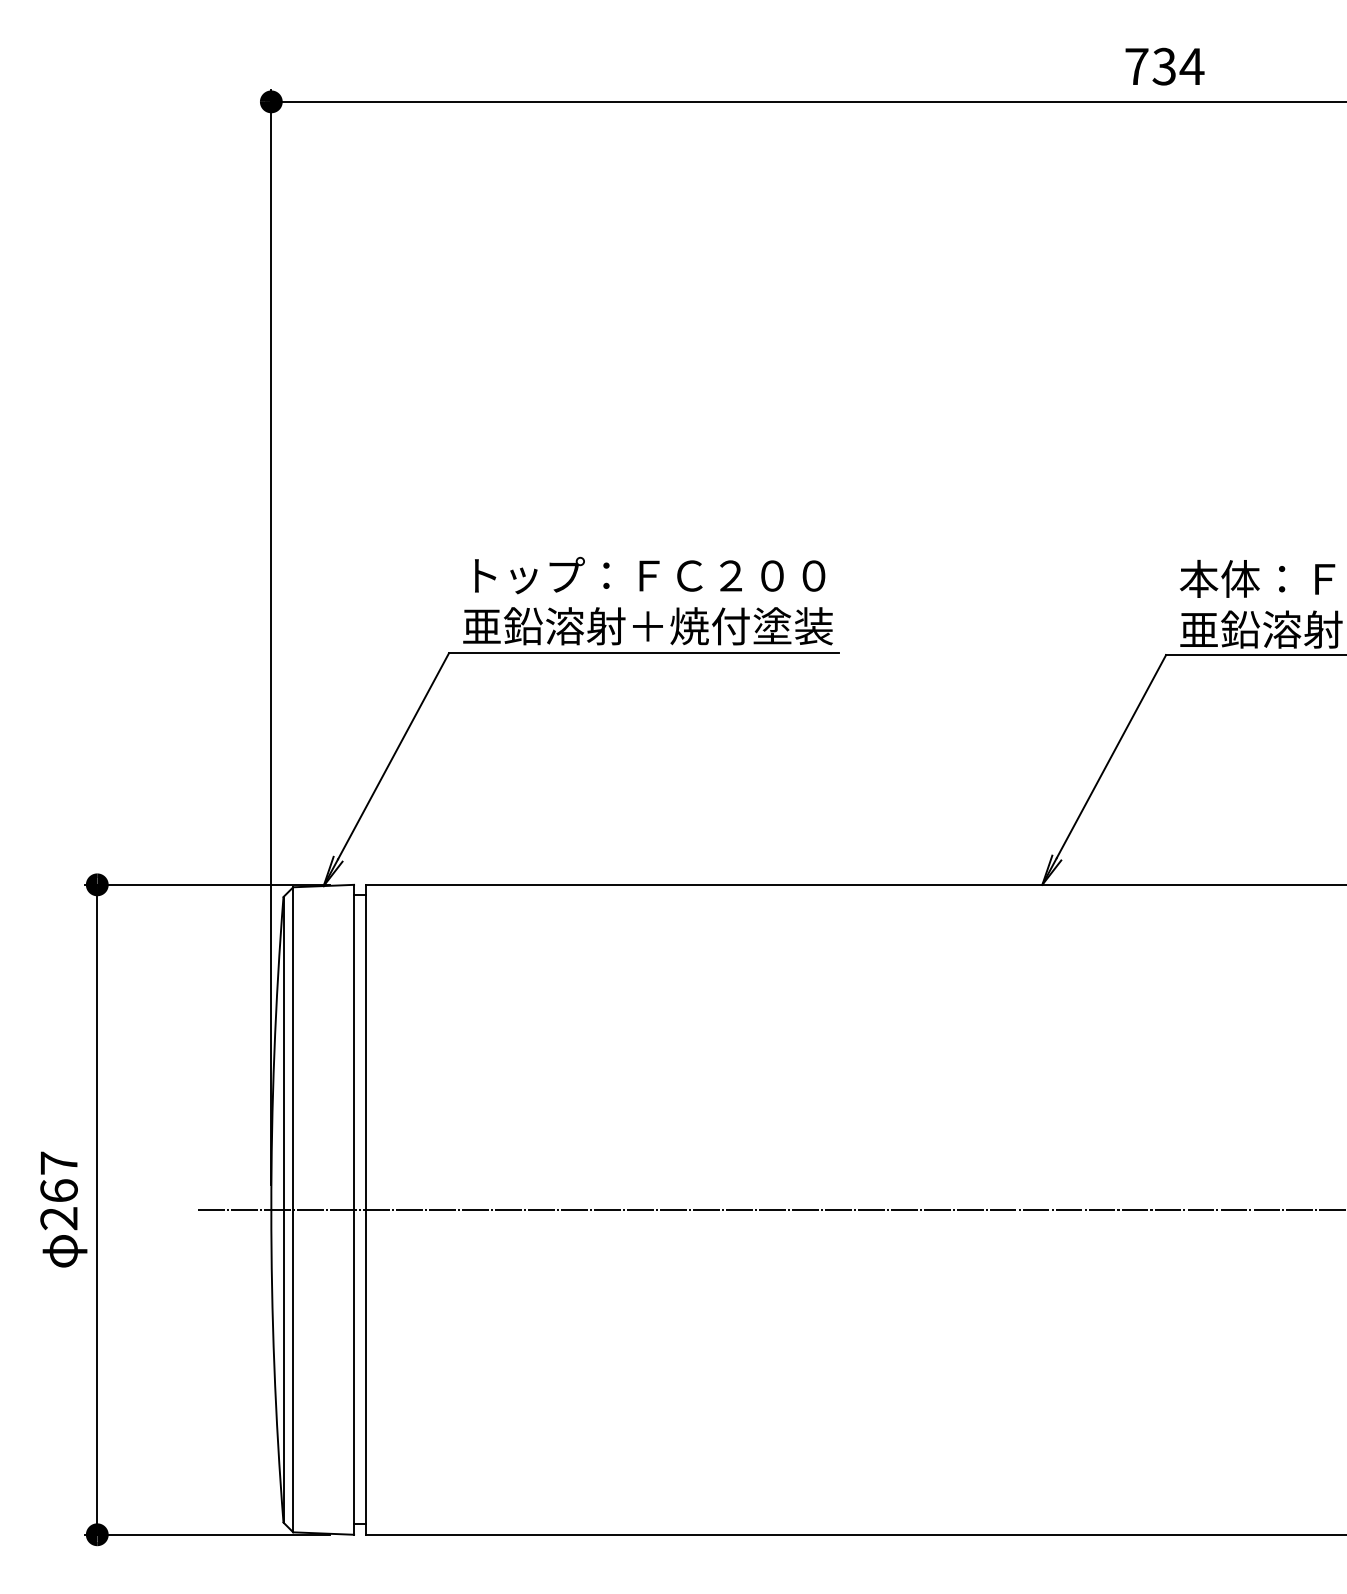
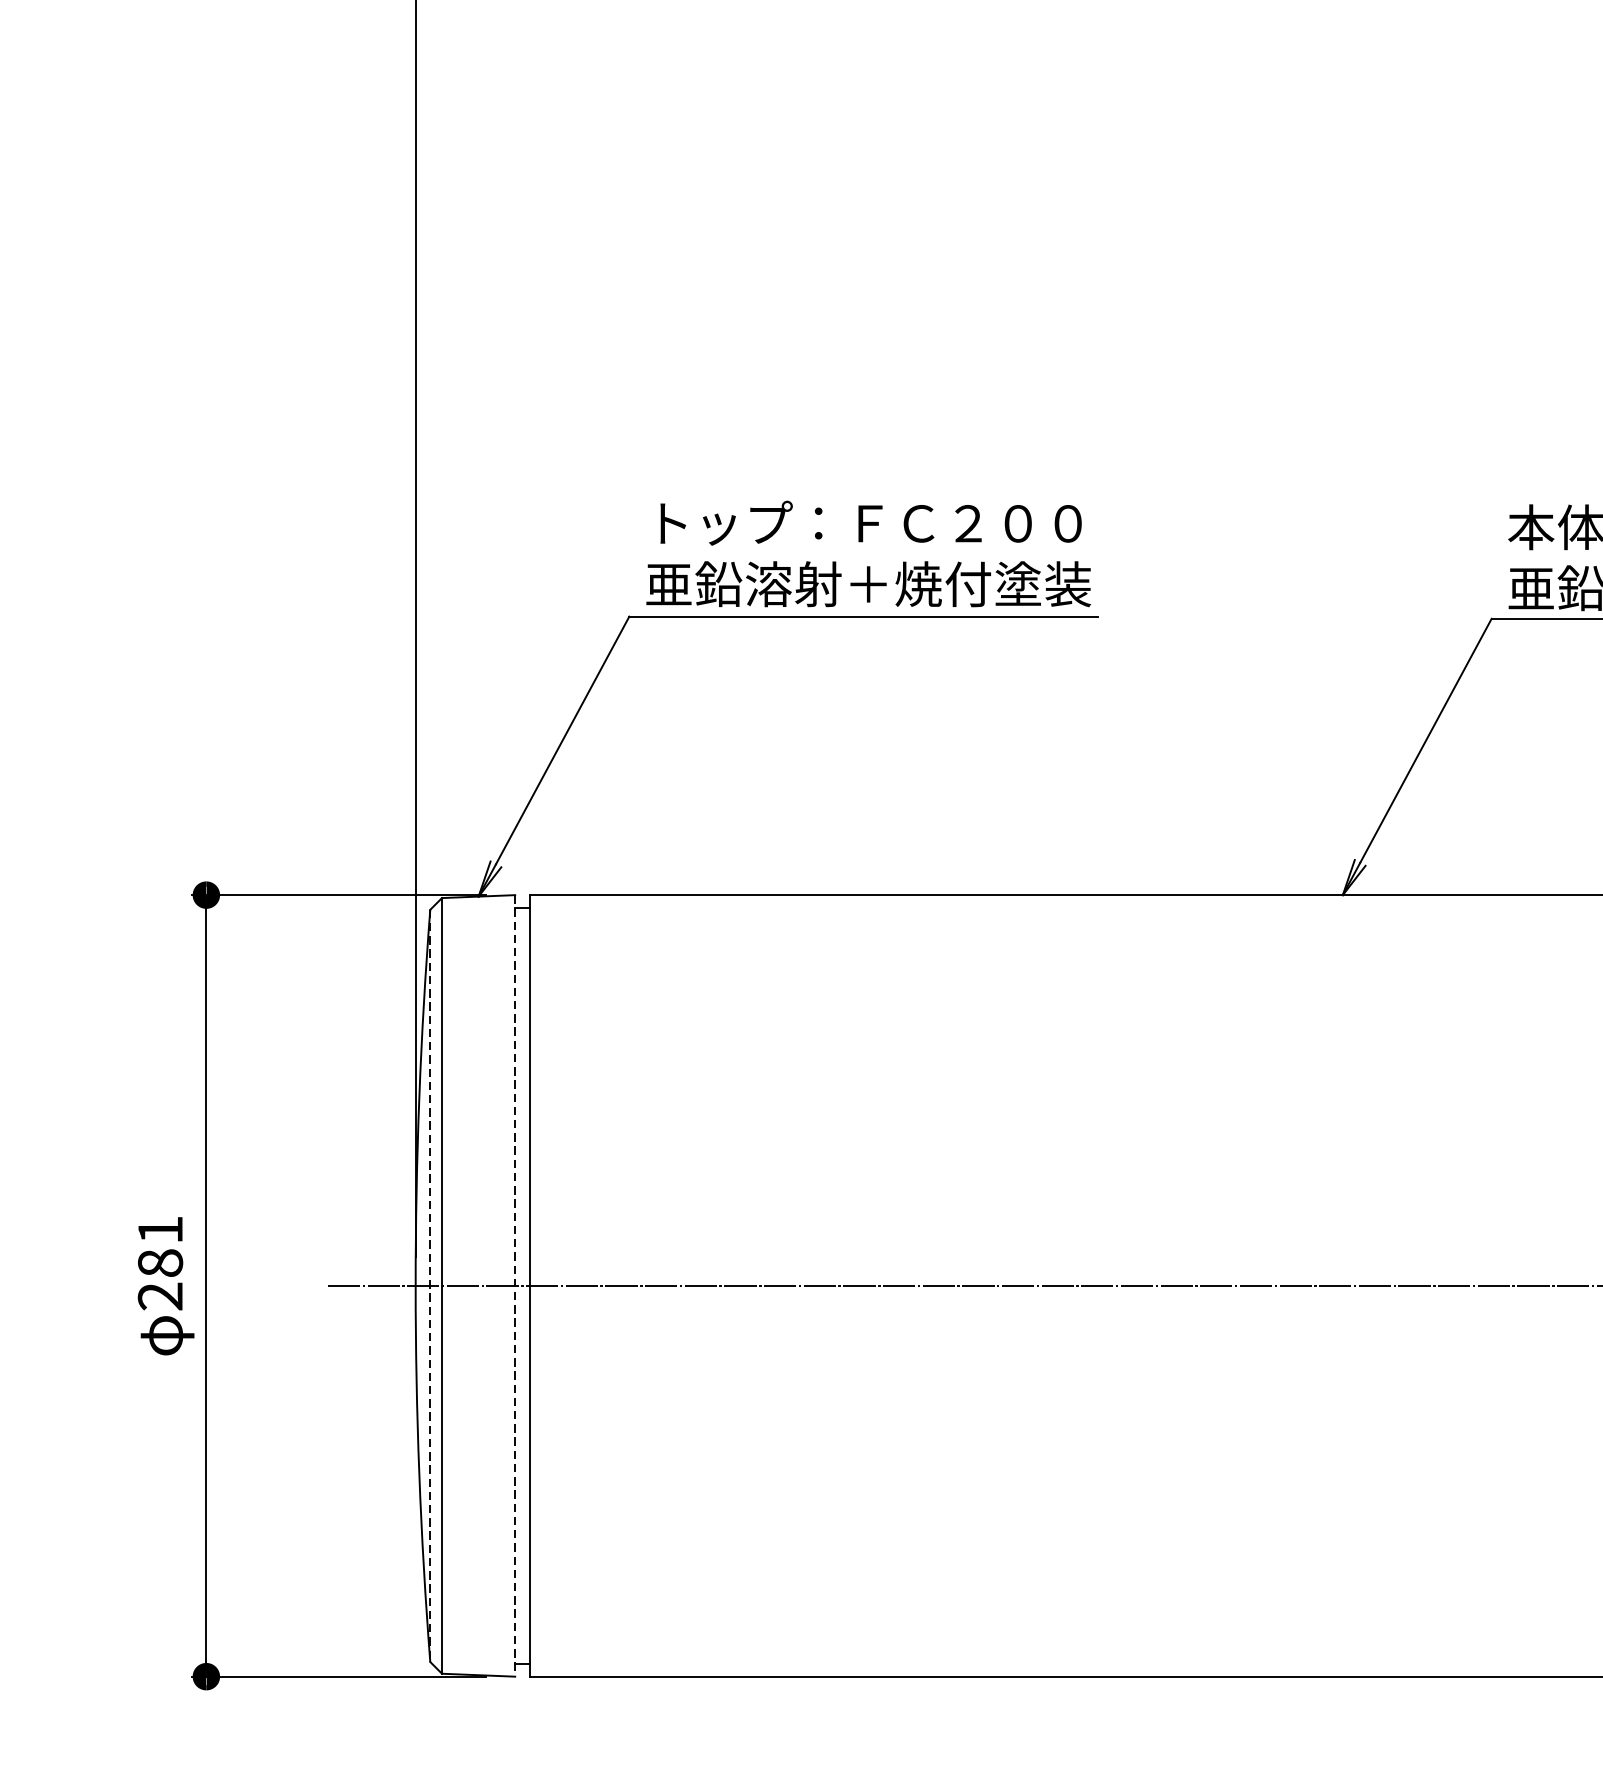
text: (58, 1176) -> (159, 1245), 267 -> 281
line: (283, 1209) -> (430, 1285), solid -> dashed
line: (354, 1209) -> (515, 1285), solid -> dashed

